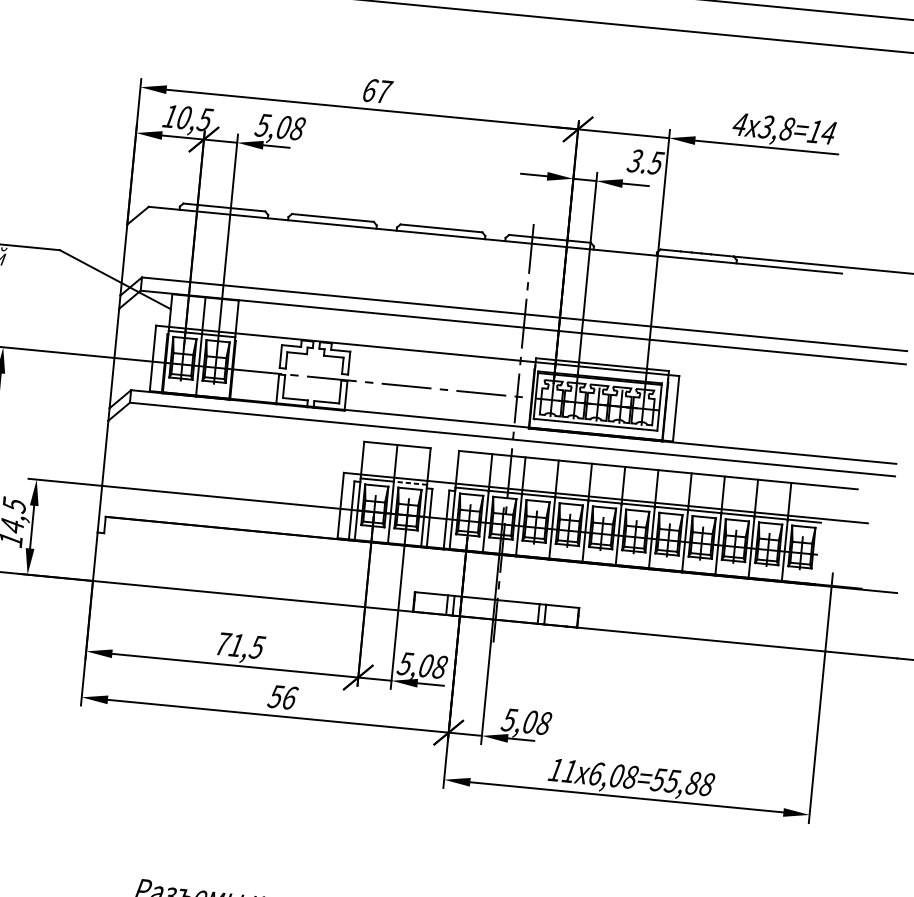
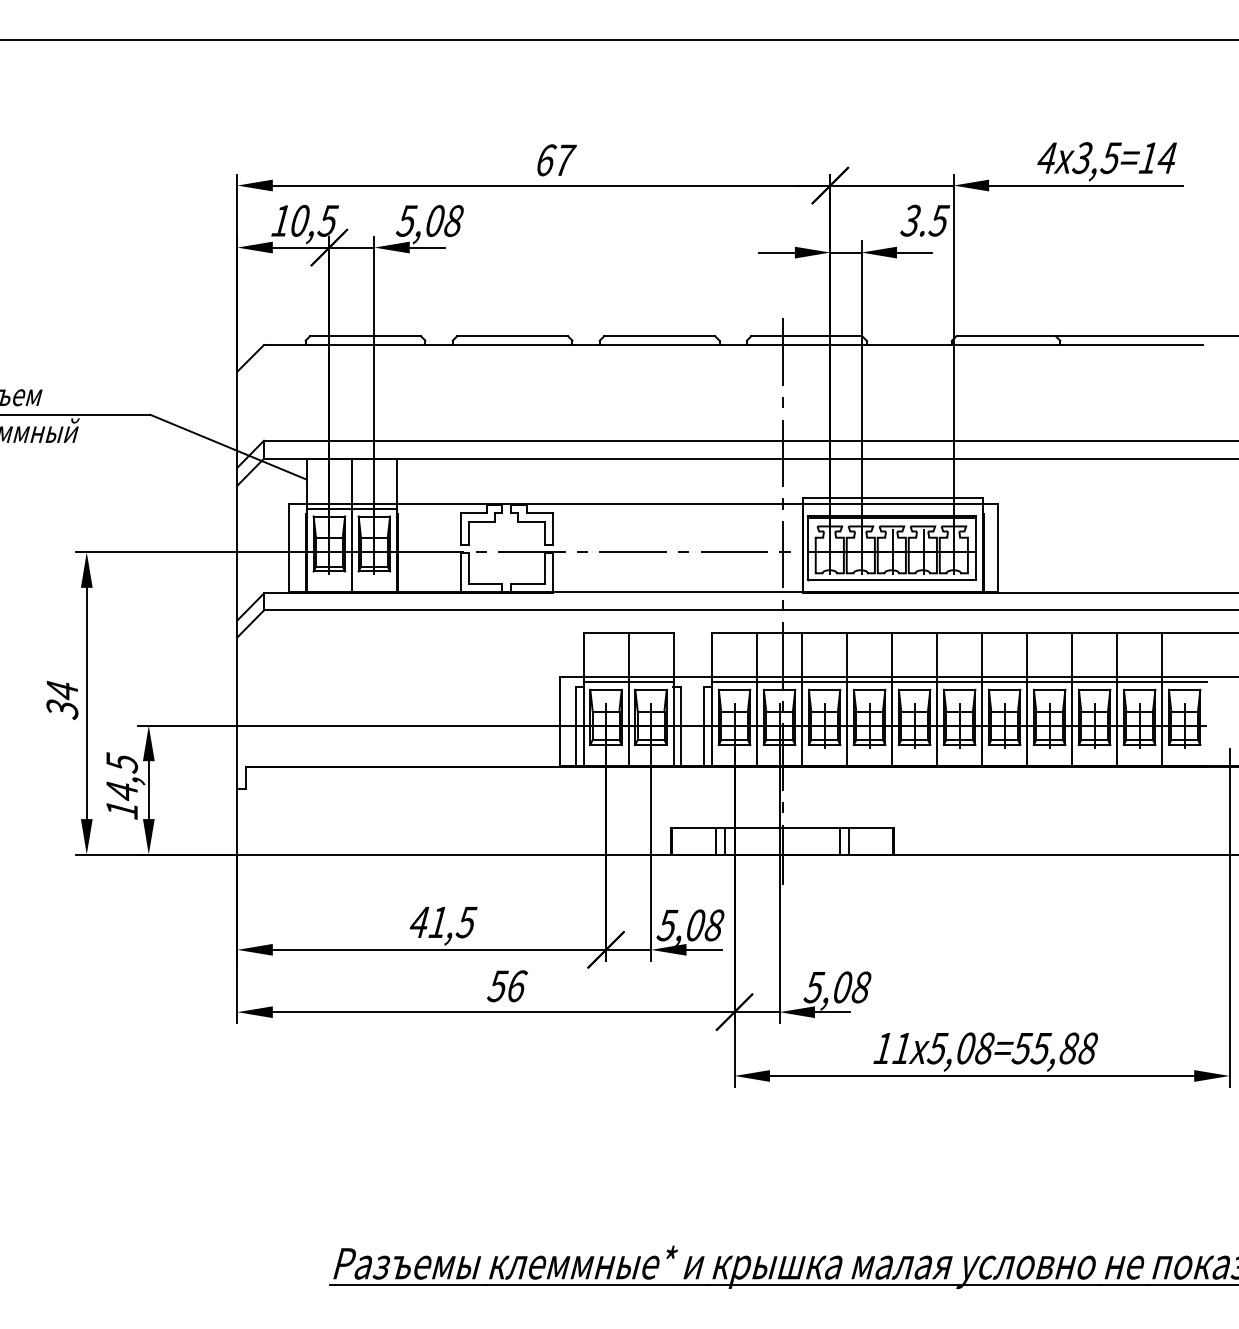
text: (786, 128) -> (1110, 157), 3,8=14 -> 3,5=14
line: (410, 483) -> (651, 682), dashed -> solid
text: (223, 643) -> (420, 921), 71,5 -> 41,5
text: (595, 773) -> (937, 1048), 6,08=55,88 -> 5,08=55,88

